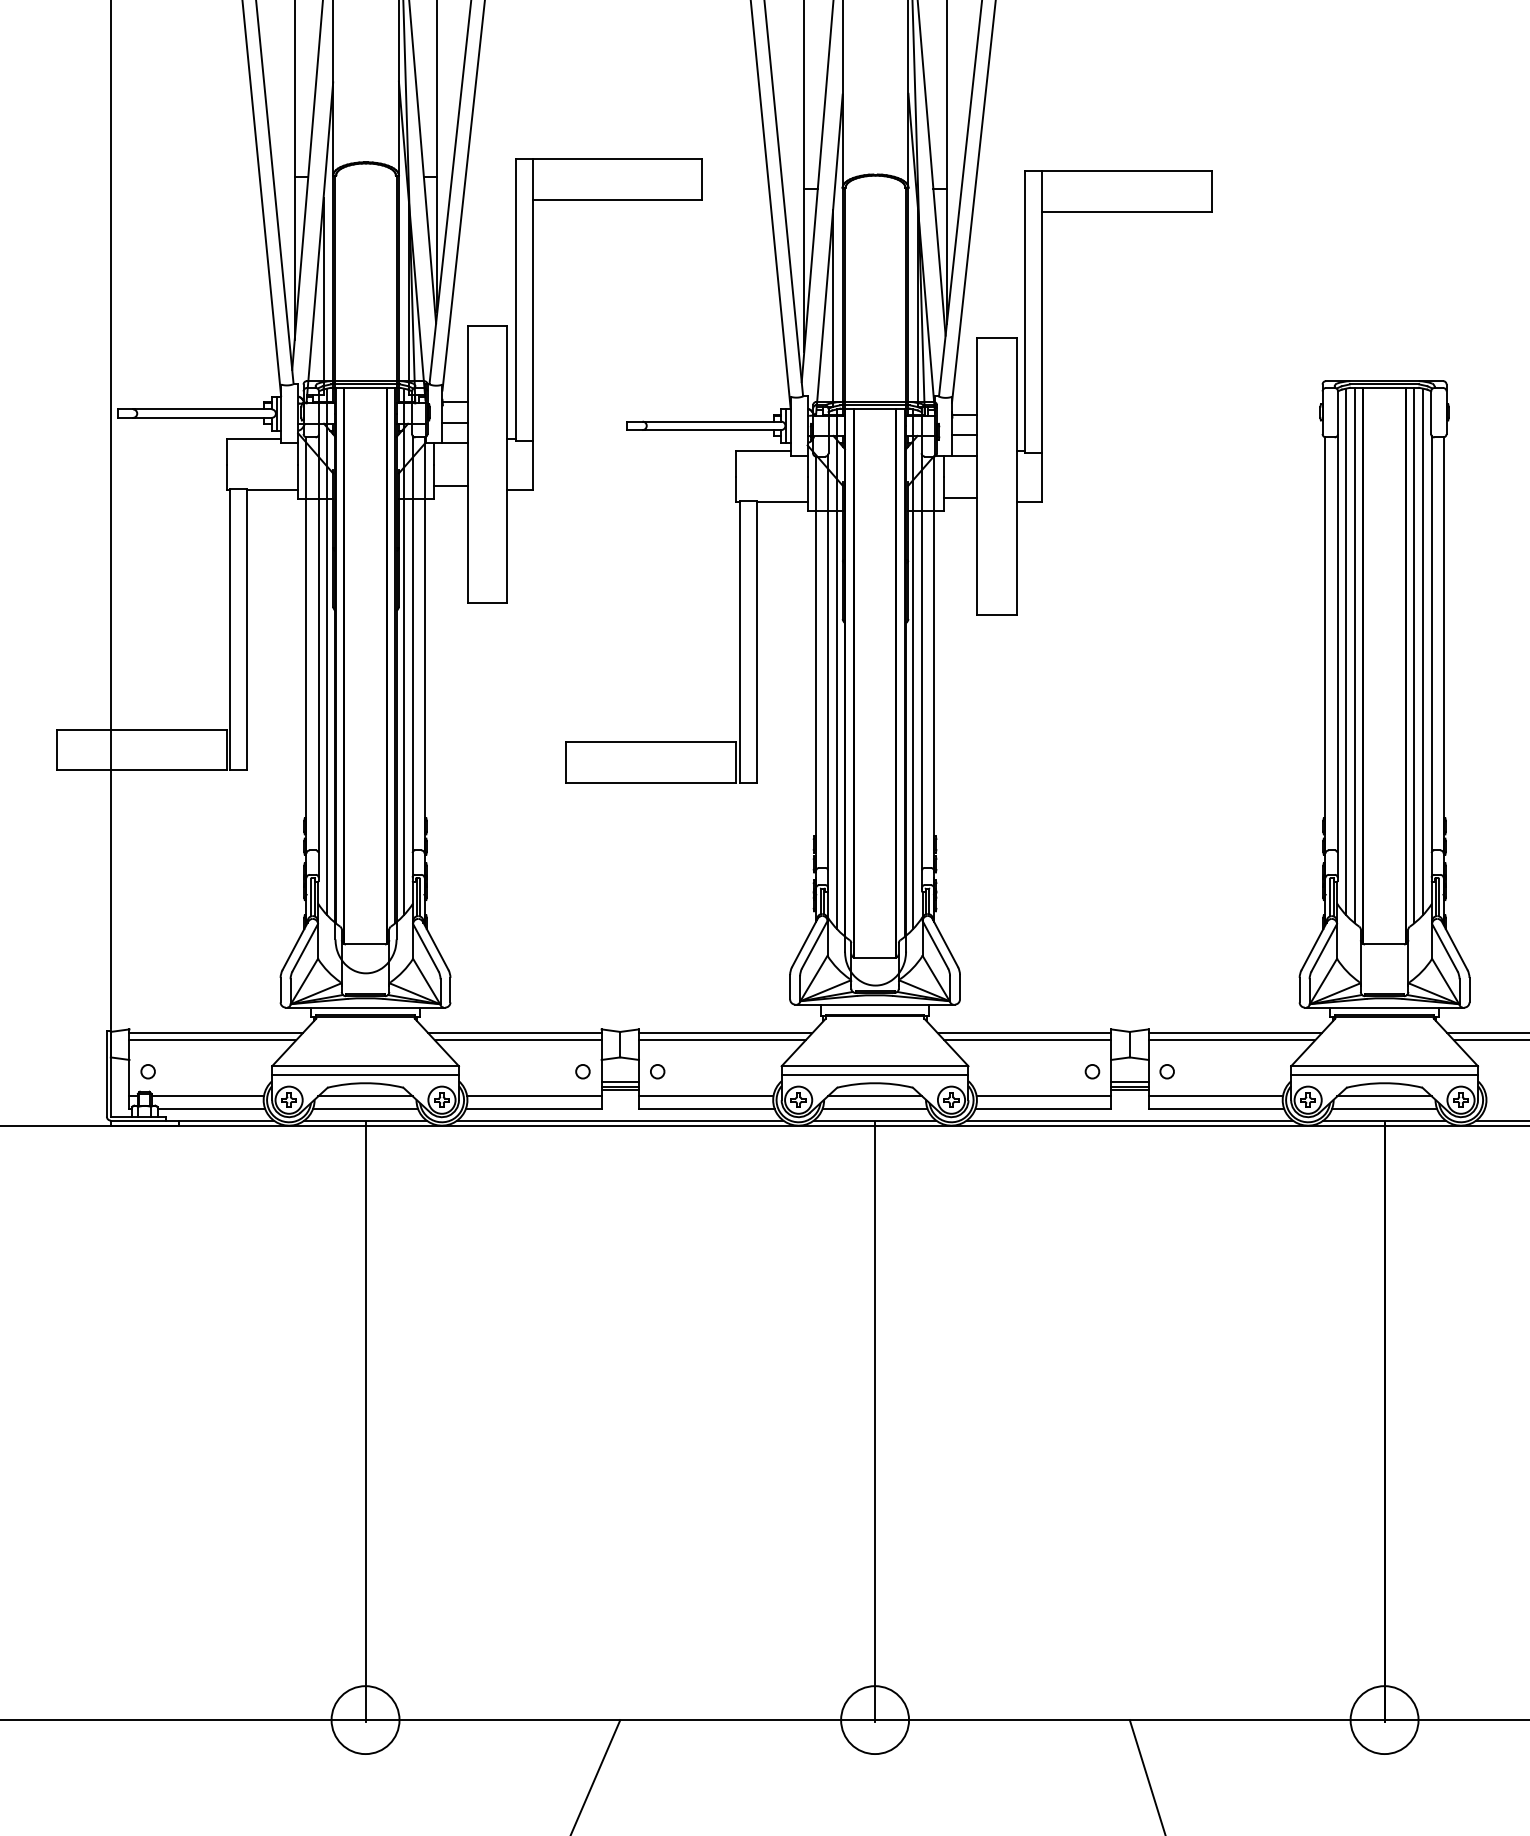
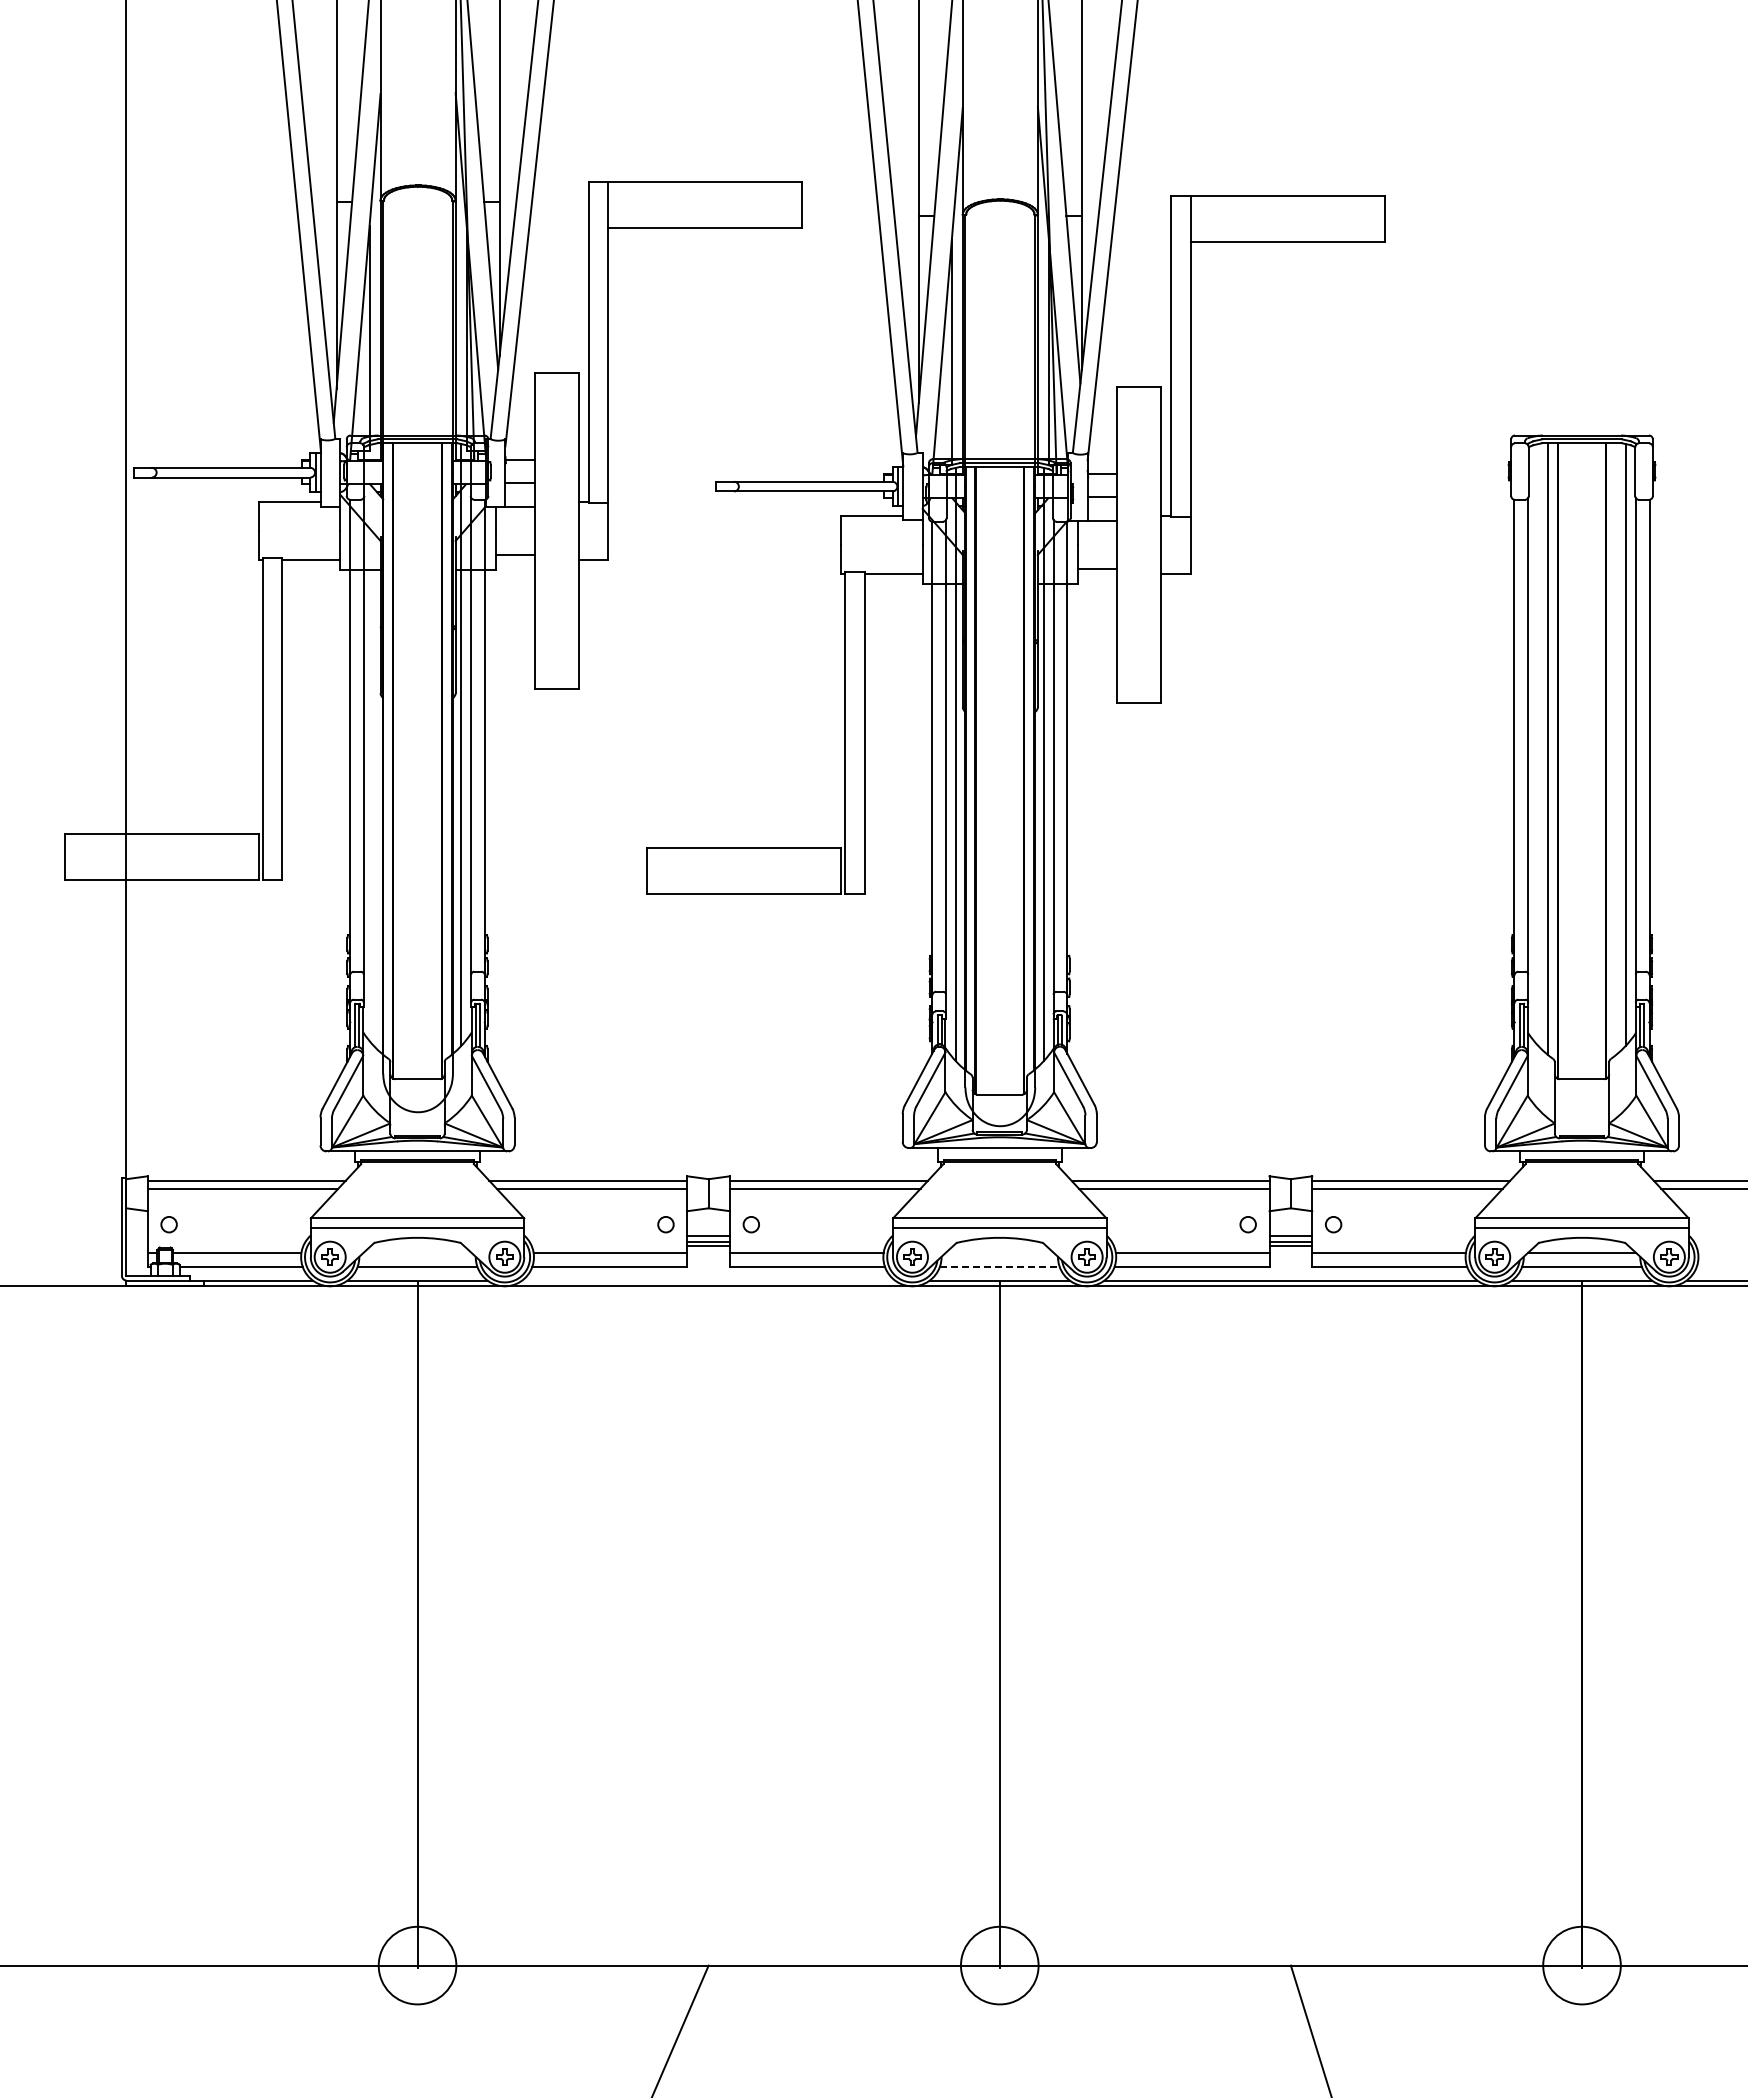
line: (327, 651) -> (373, 744), removed
line: (1346, 651) -> (1538, 744), removed
line: (1414, 655) -> (1616, 748), removed
line: (365, 1096) -> (417, 1252), removed
line: (874, 1096) -> (999, 1252), removed
line: (874, 1108) -> (999, 1266), solid -> dashed
line: (620, 1120) -> (708, 1280), removed

